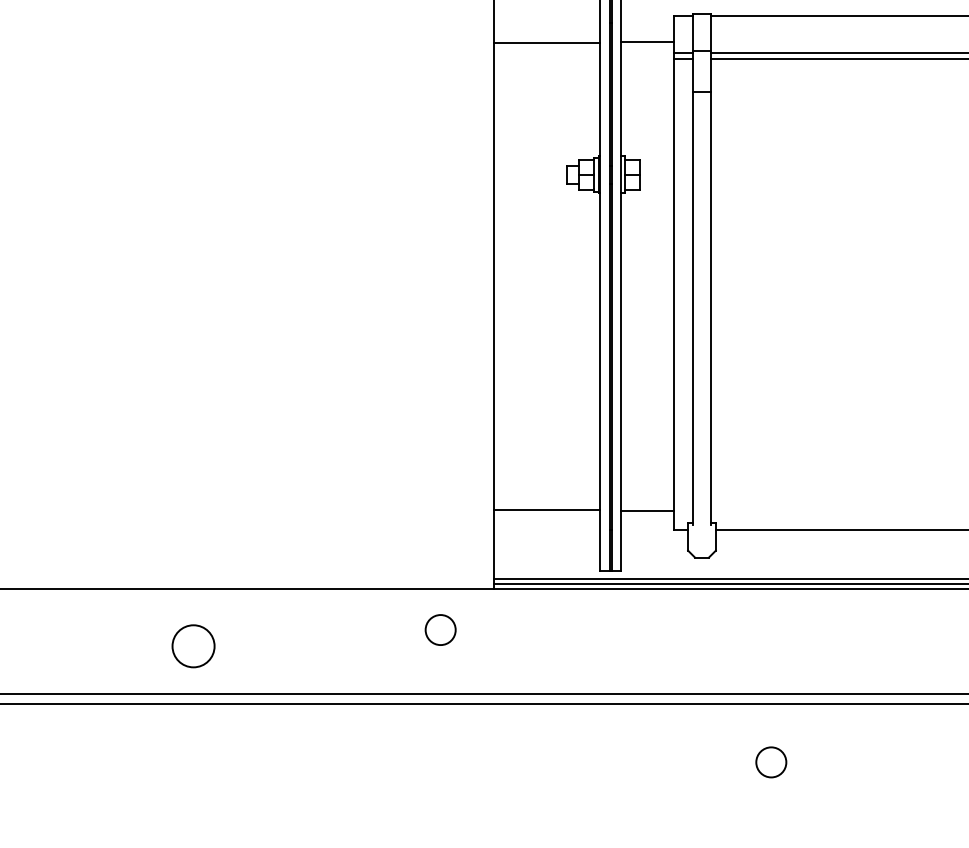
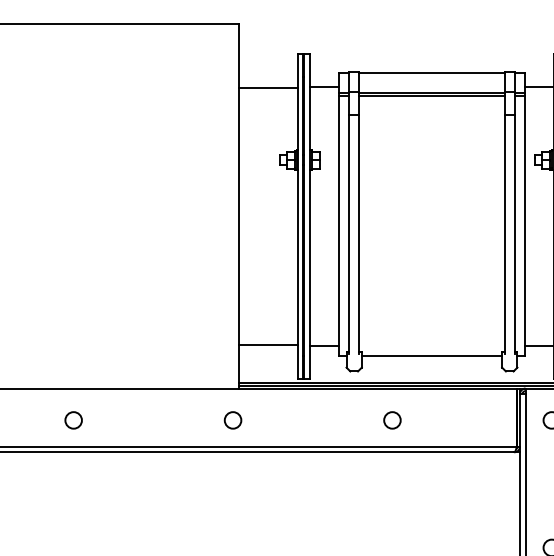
circle: (439, 630) -> (232, 420), moved
circle: (193, 646) -> (73, 420), size x0.71
circle: (771, 762) -> (392, 420), moved

